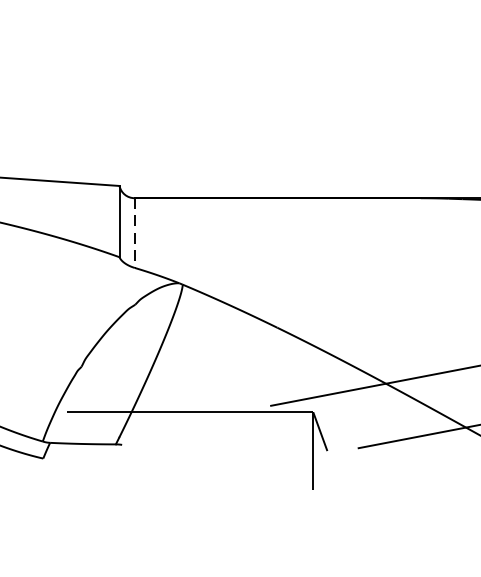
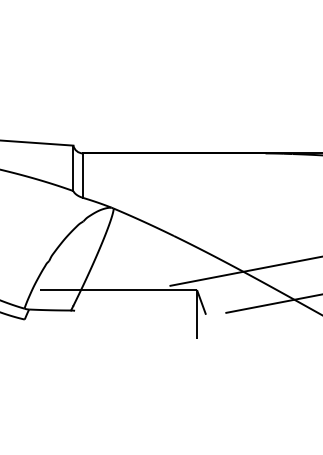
line: (135, 234) -> (83, 176), dashed -> solid

